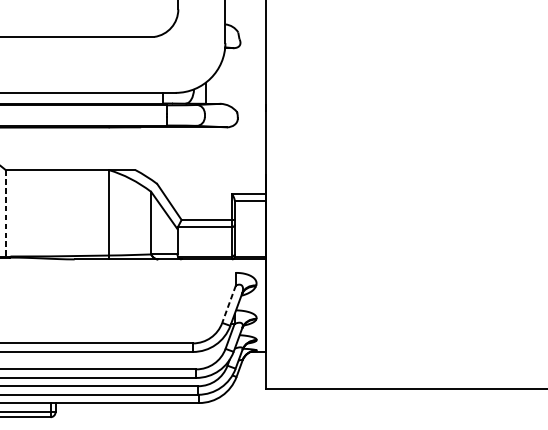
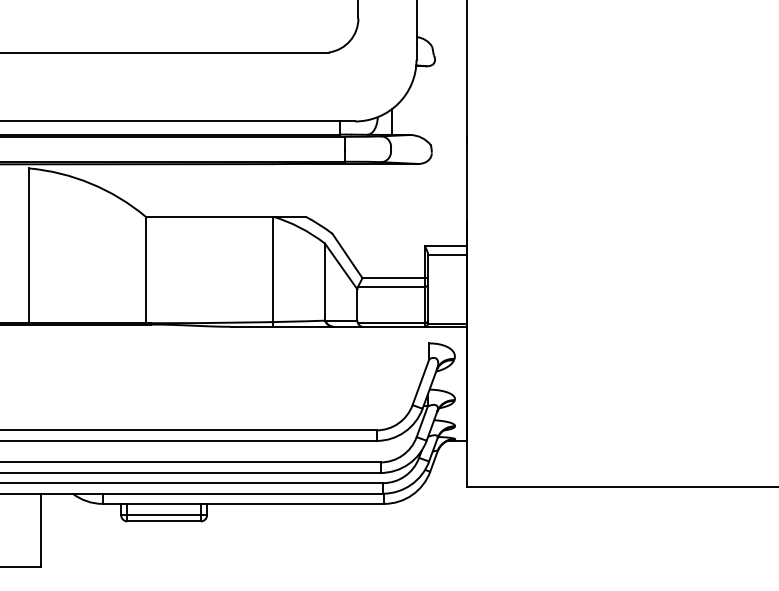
line: (5, 213) -> (145, 270), dashed -> solid
line: (228, 304) -> (420, 382), dashed -> solid

